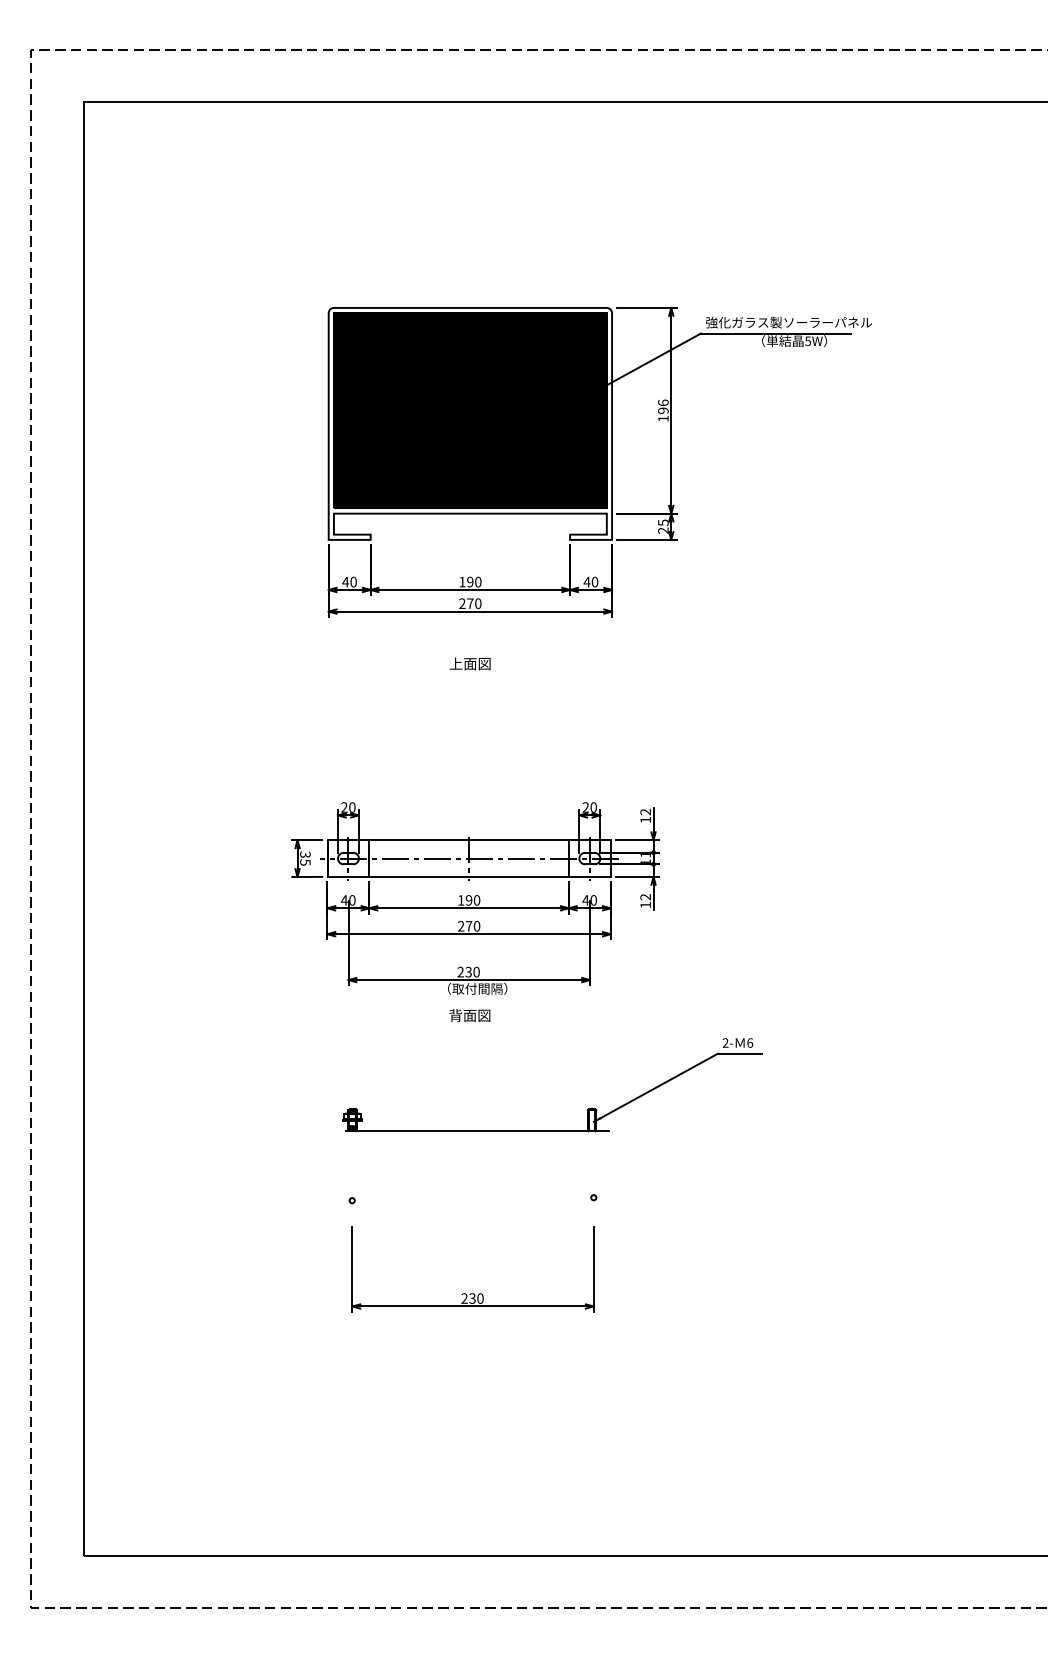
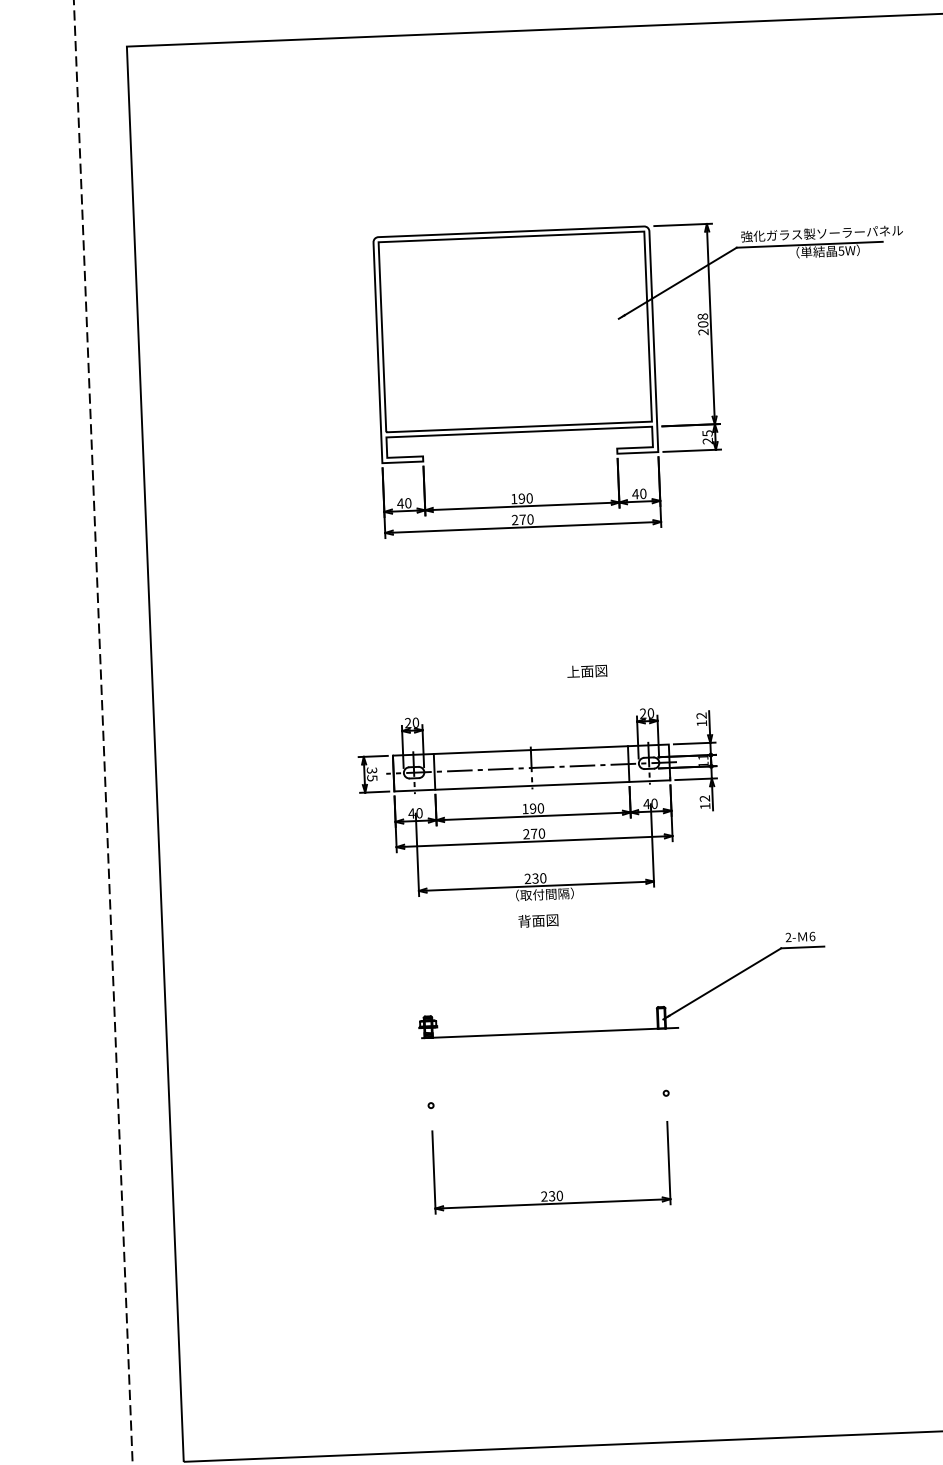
hatch: (469, 410) -> (514, 331), removed
text: (663, 410) -> (703, 324), 196 -> 208
text: (469, 663) -> (586, 671), moved

